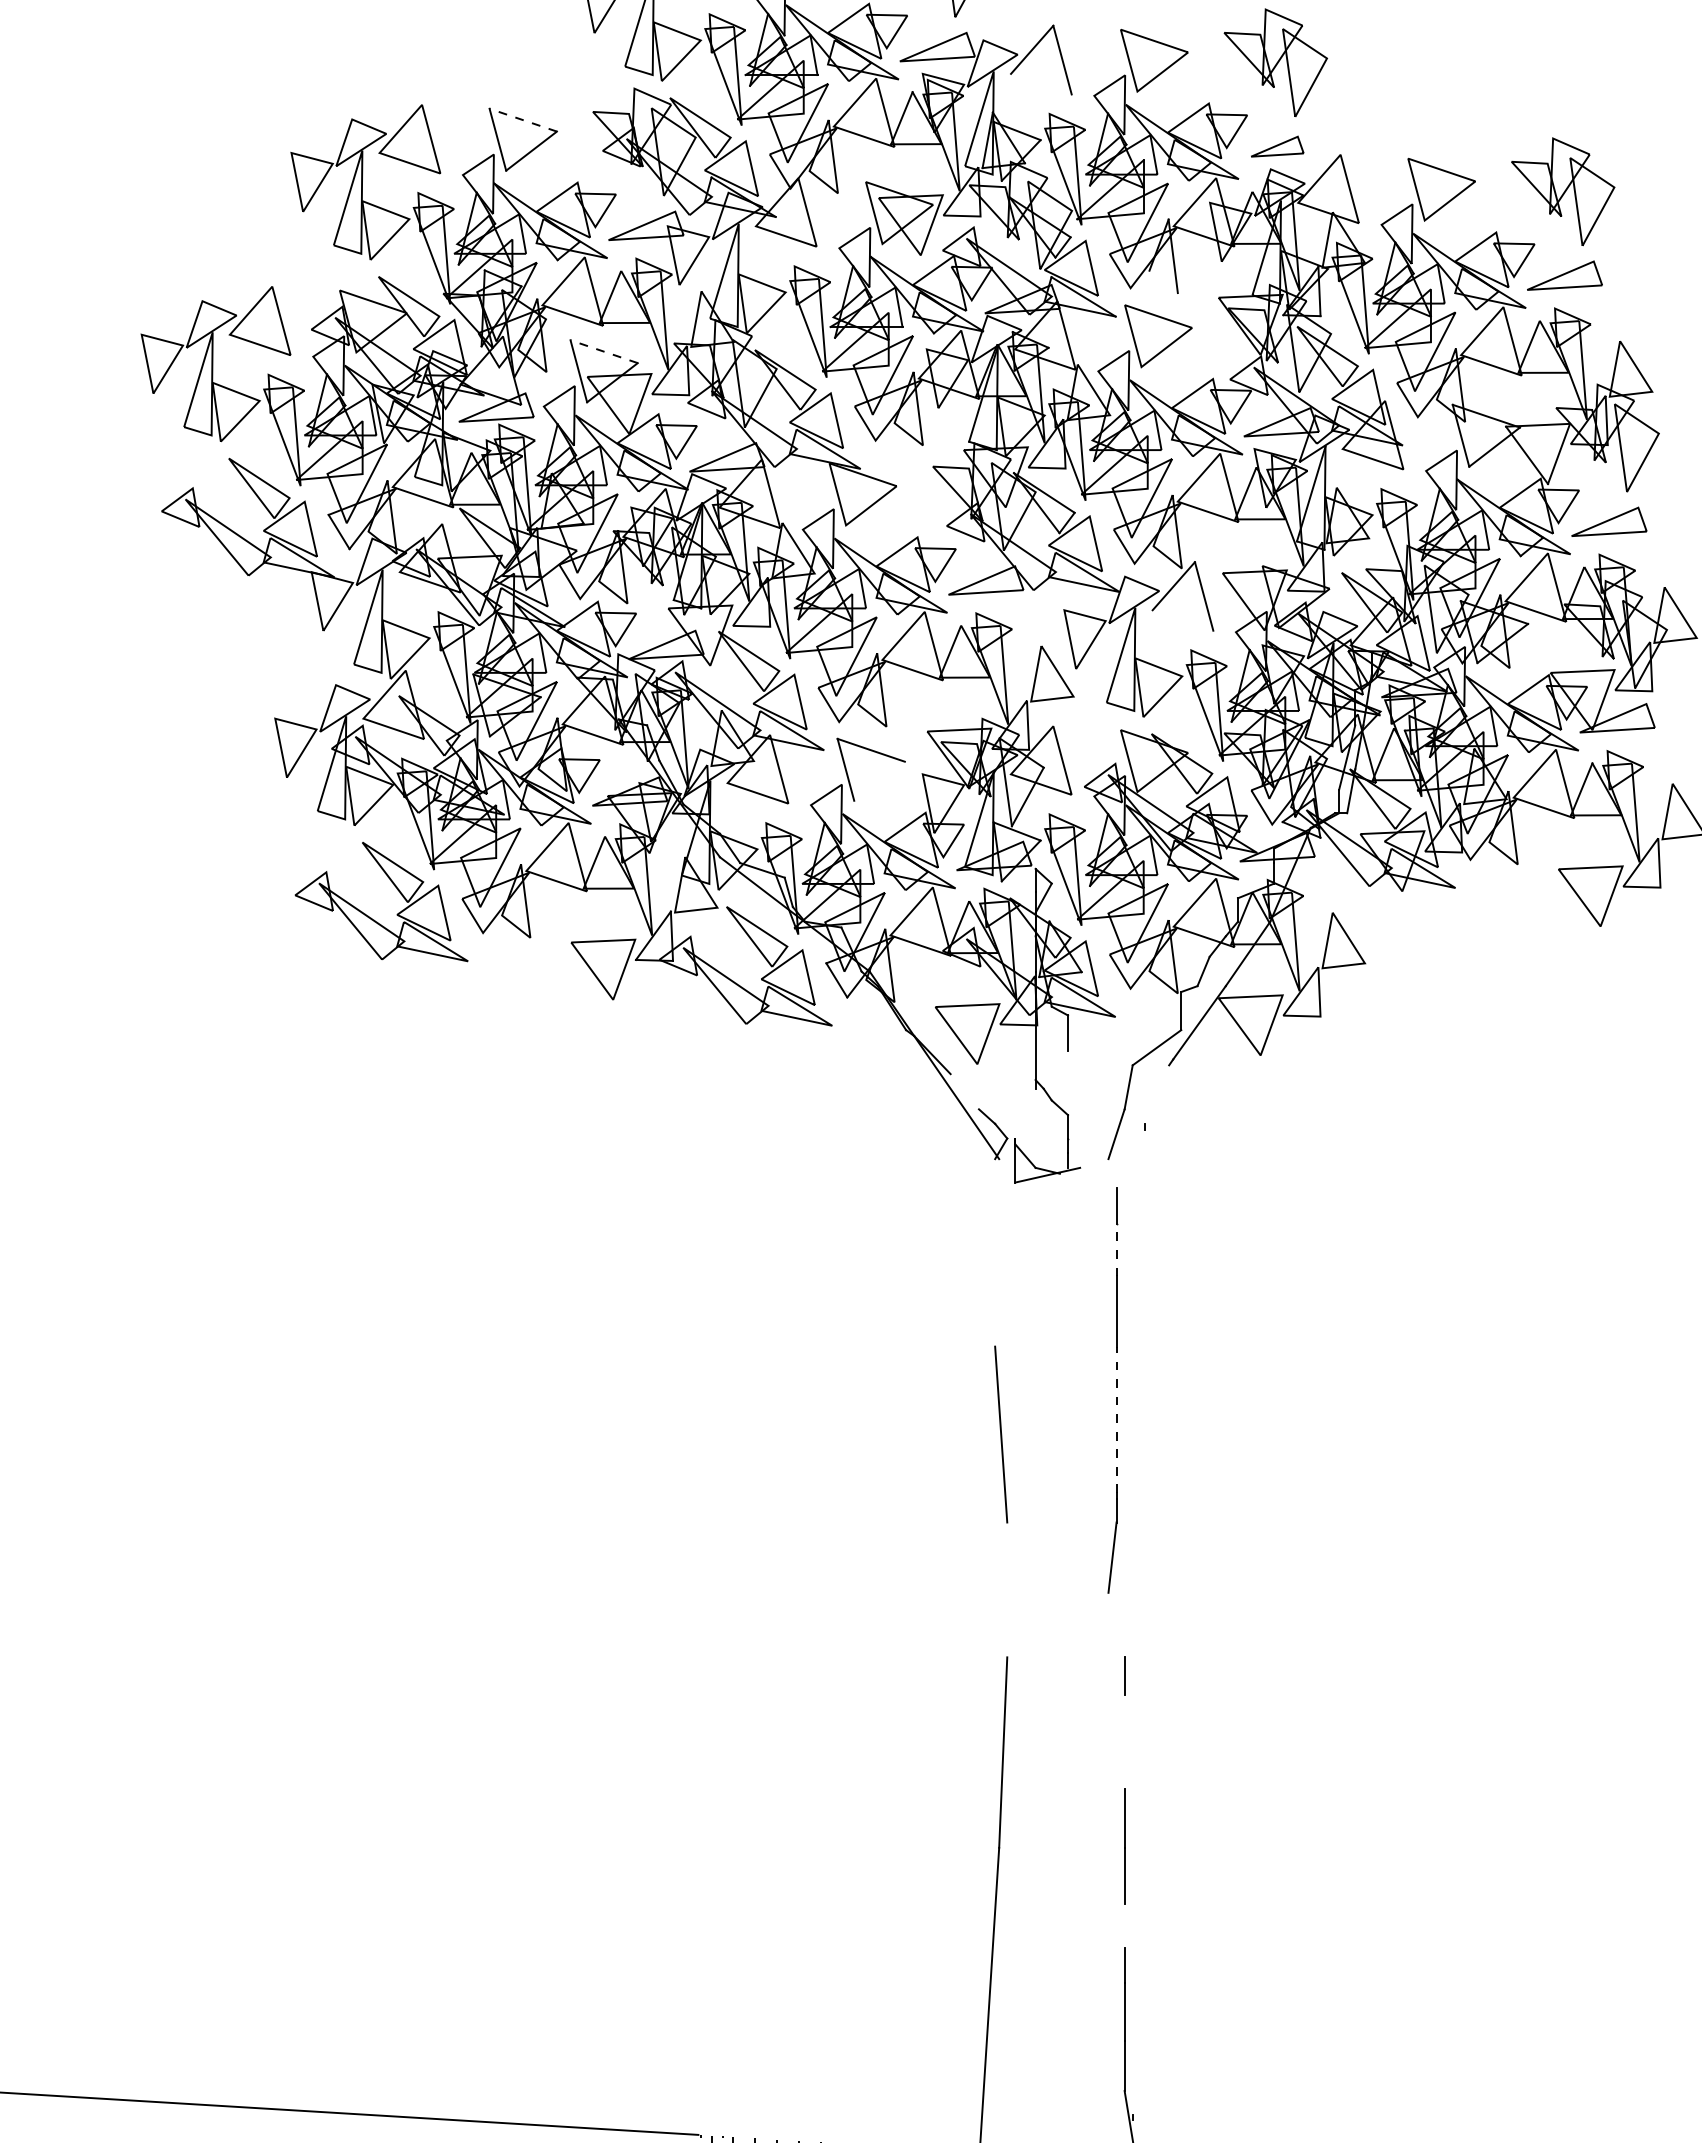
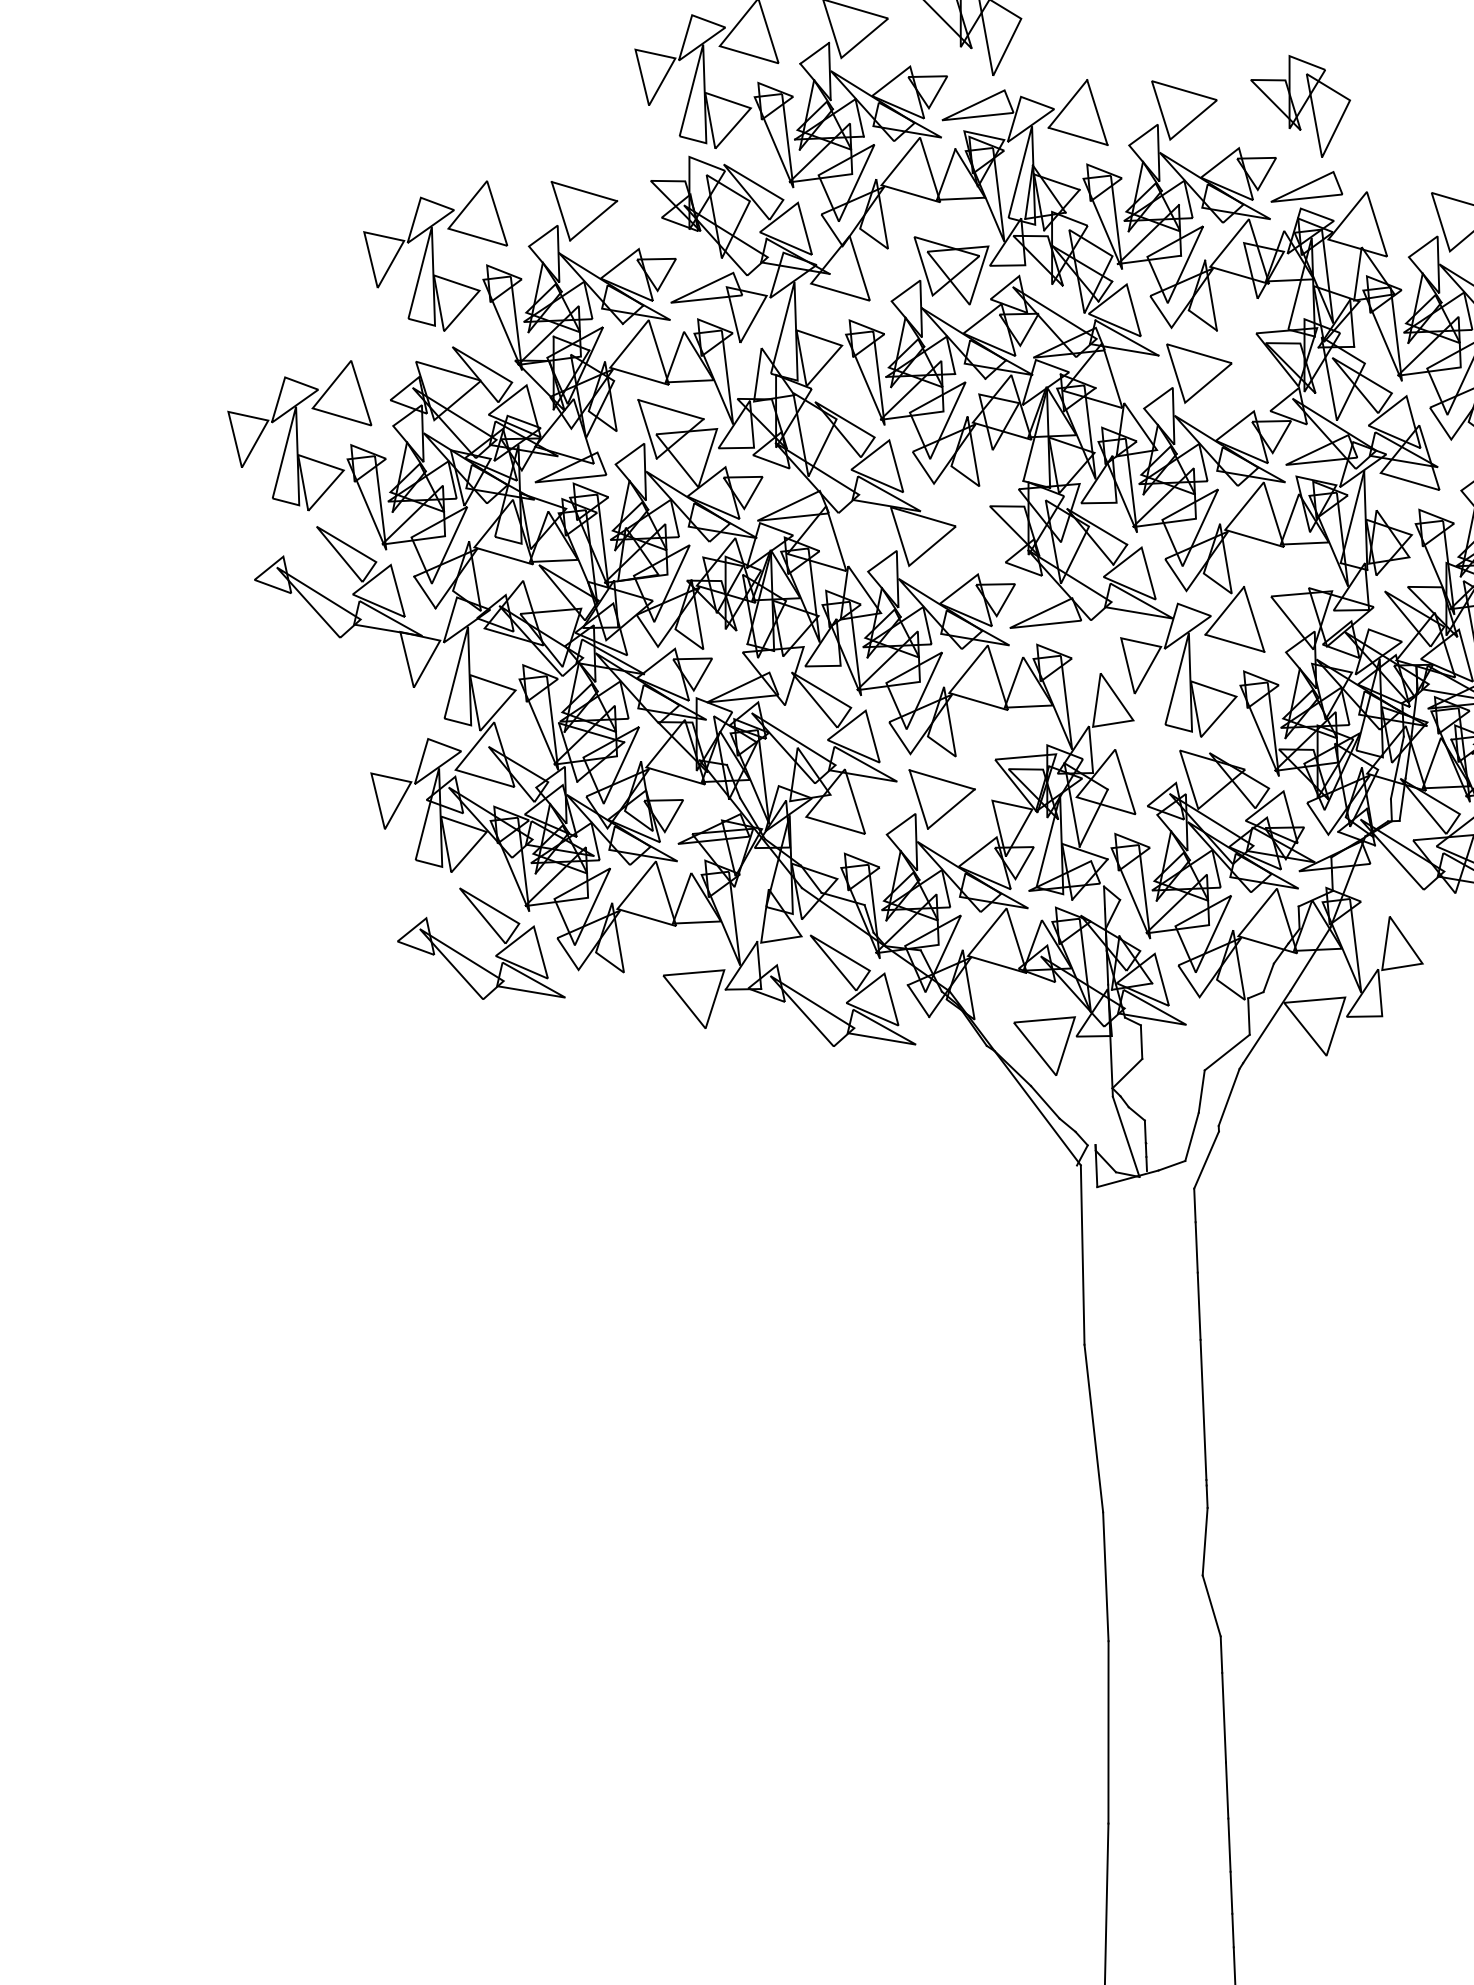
line: (1041, 83) -> (1078, 135), added
line: (523, 120) -> (584, 191), dashed -> solid
part: (1277, 146) -> (1306, 186), size x1.43
line: (1163, 281) -> (1202, 320), added
line: (604, 351) -> (671, 409), dashed -> solid
line: (1182, 620) -> (1234, 643), added
line: (879, 780) -> (951, 808), added
line: (1051, 1065) -> (1127, 1073), added
line: (964, 1091) -> (1045, 1102), added
line: (1156, 1094) -> (1228, 1097), added
line: (1047, 1130) -> (1125, 1136), added
line: (1130, 1158) -> (1206, 1159), added
line: (1094, 1163) -> (1172, 1165), added
line: (1116, 1249) -> (1196, 1247), dashed -> solid
line: (997, 1252) -> (1082, 1254), added
line: (1116, 1419) -> (1203, 1409), dashed -> solid
line: (1007, 1589) -> (1106, 1576), added
line: (1116, 1624) -> (1211, 1605), added
line: (1124, 1742) -> (1223, 1717), added
line: (1124, 1925) -> (1231, 1892), added

